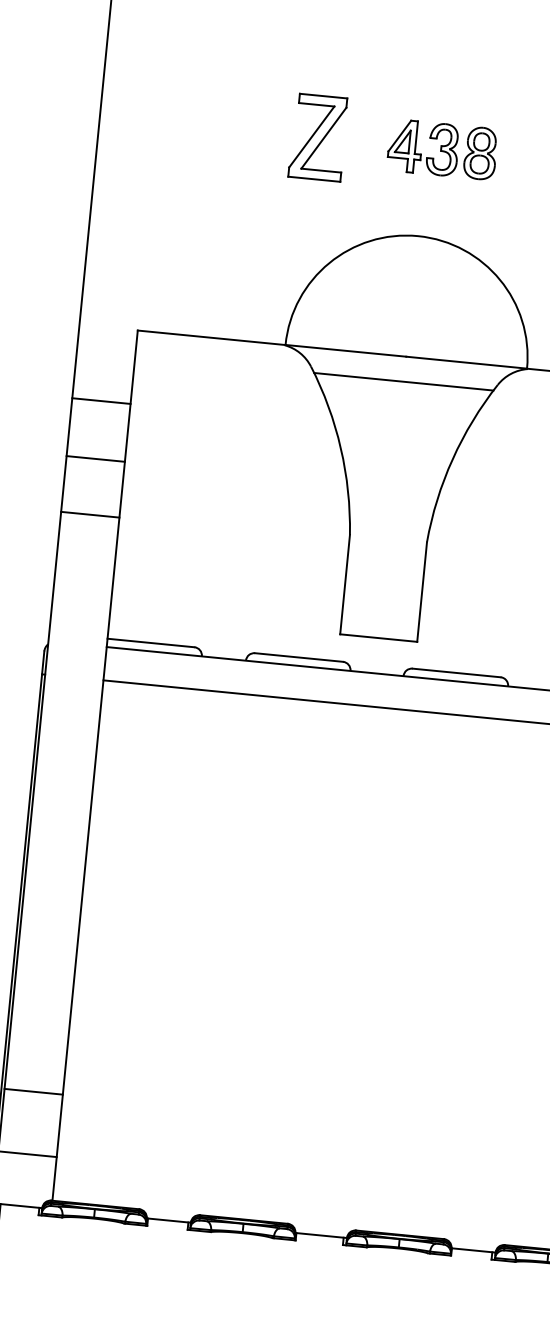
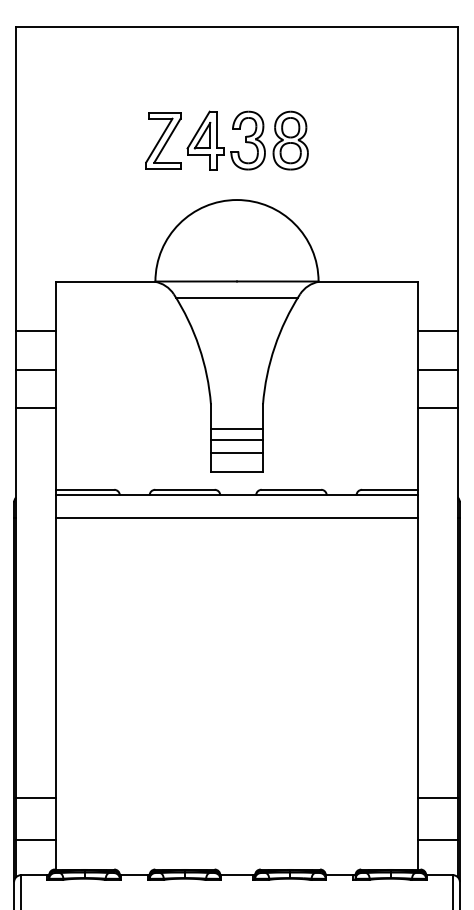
part: (442, 149) -> (247, 140), size x1.67
line: (384, 574) -> (236, 428), added
line: (382, 590) -> (236, 439), added
line: (380, 609) -> (236, 452), added

